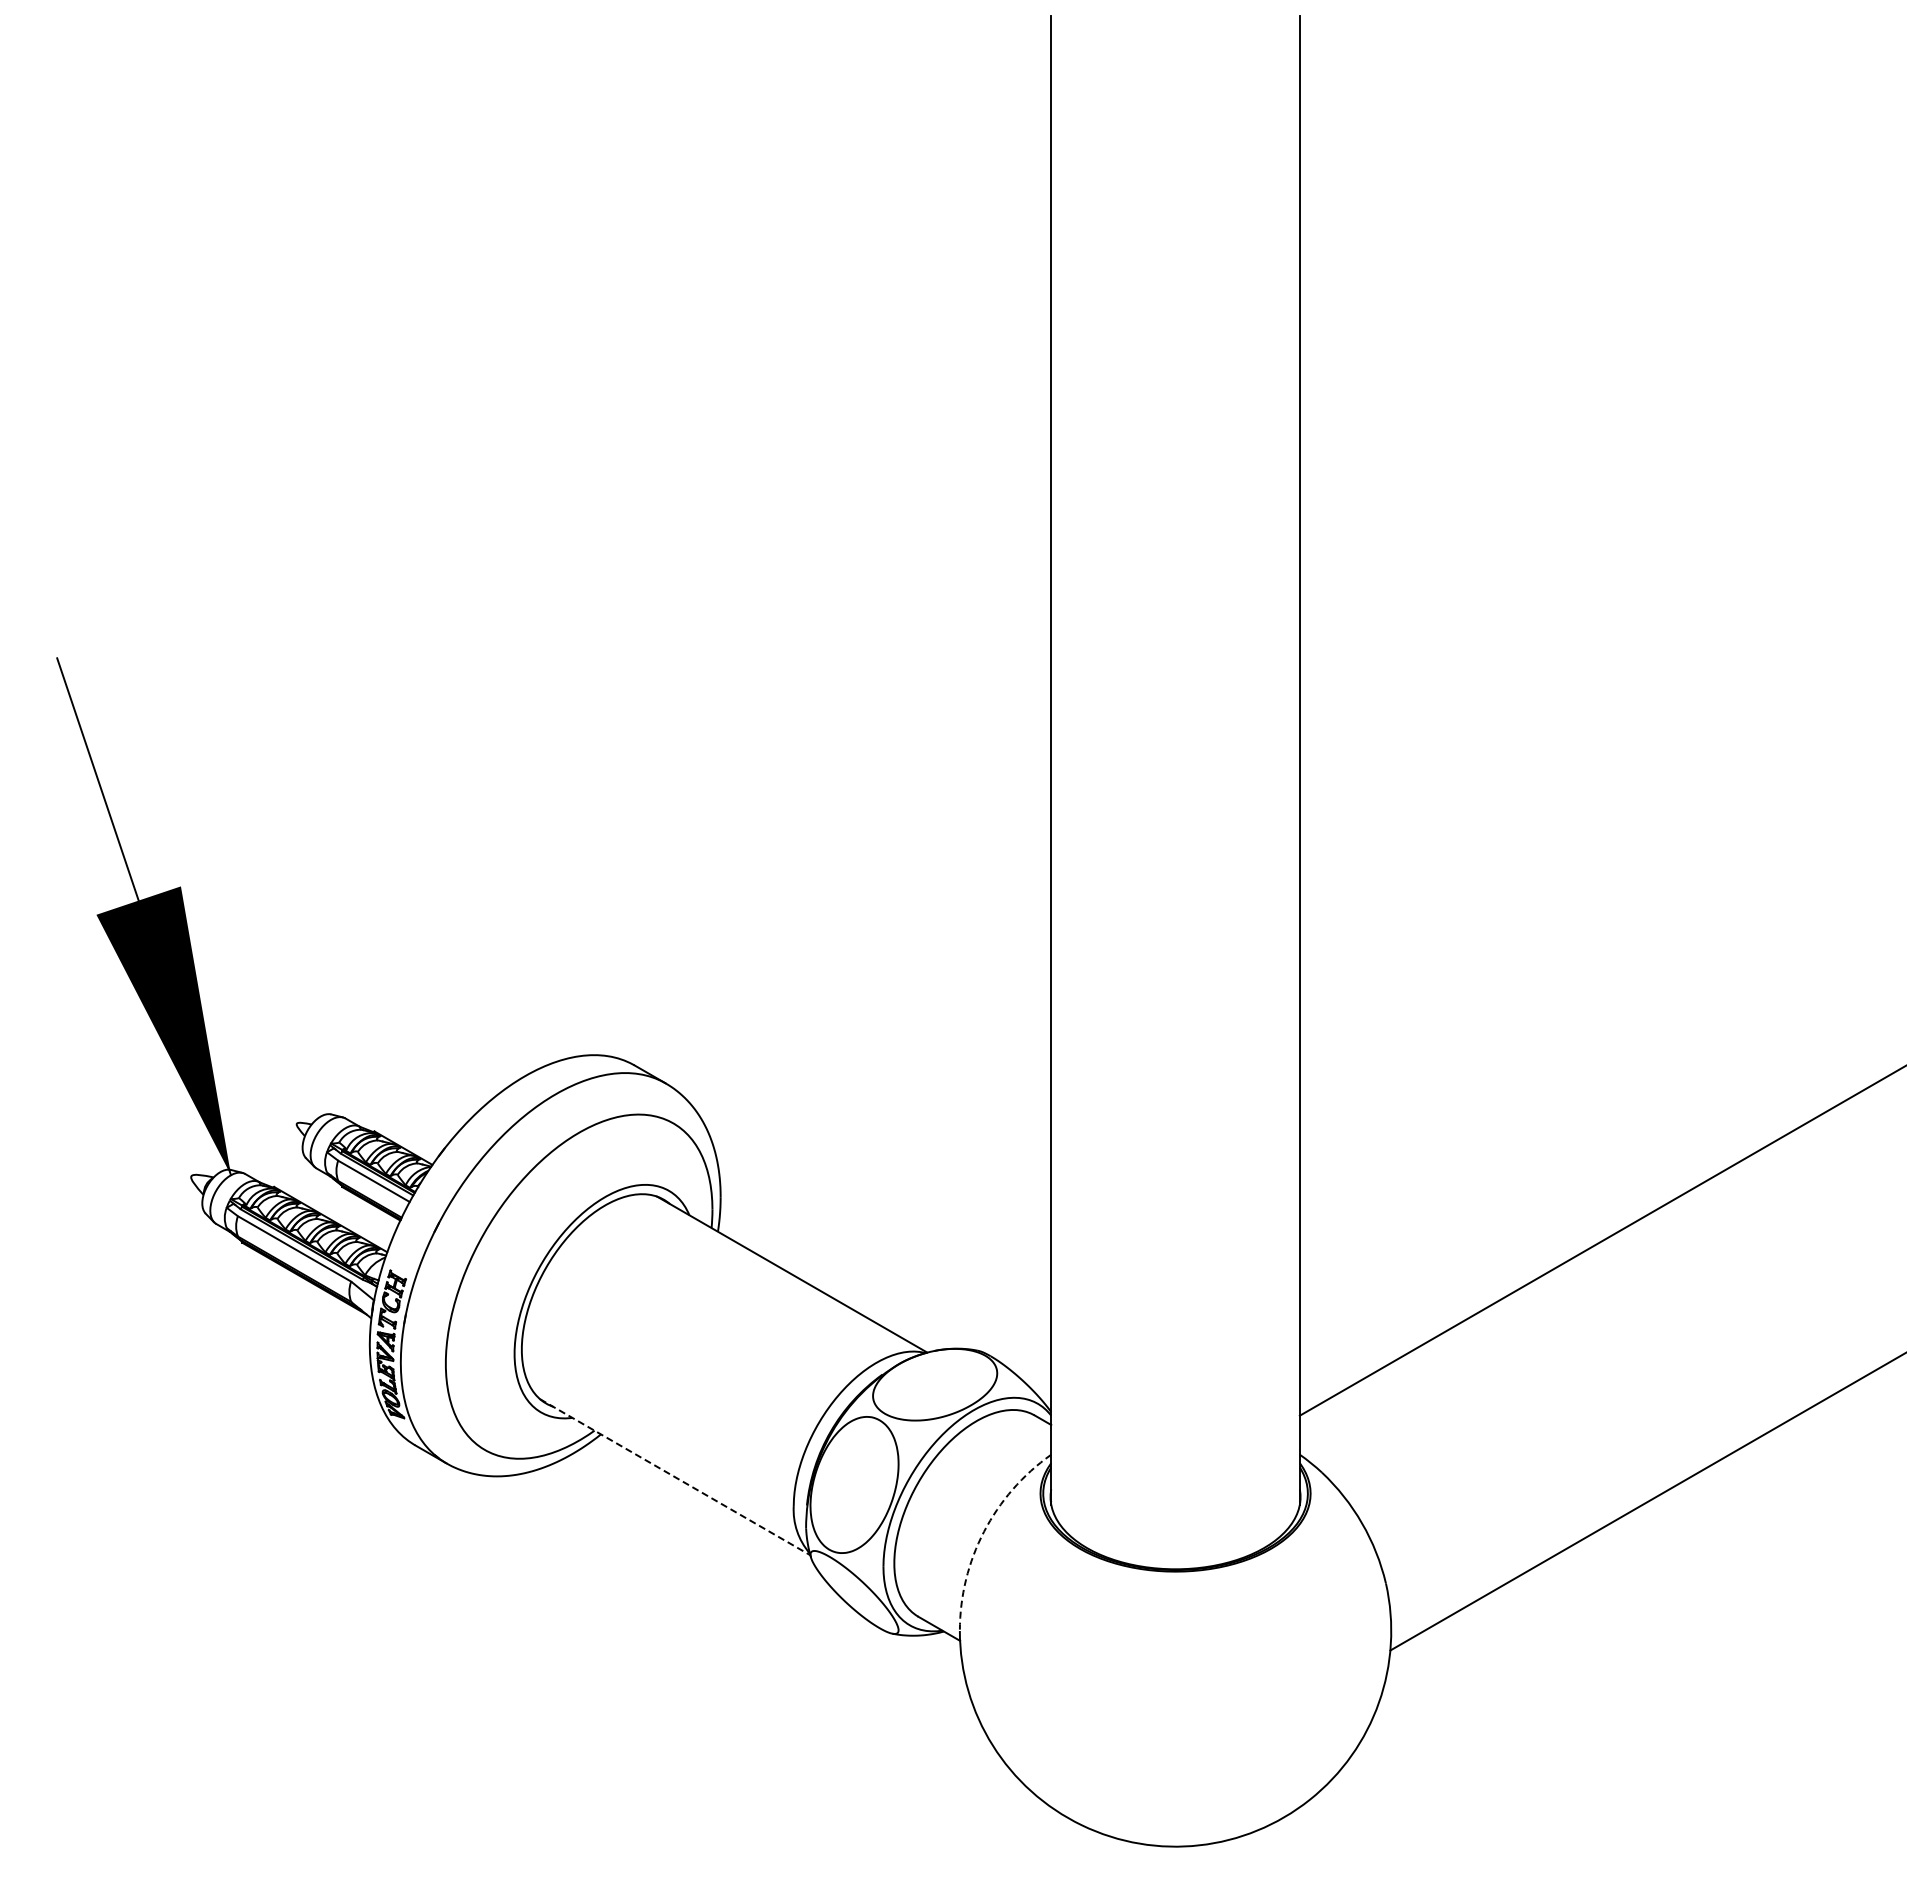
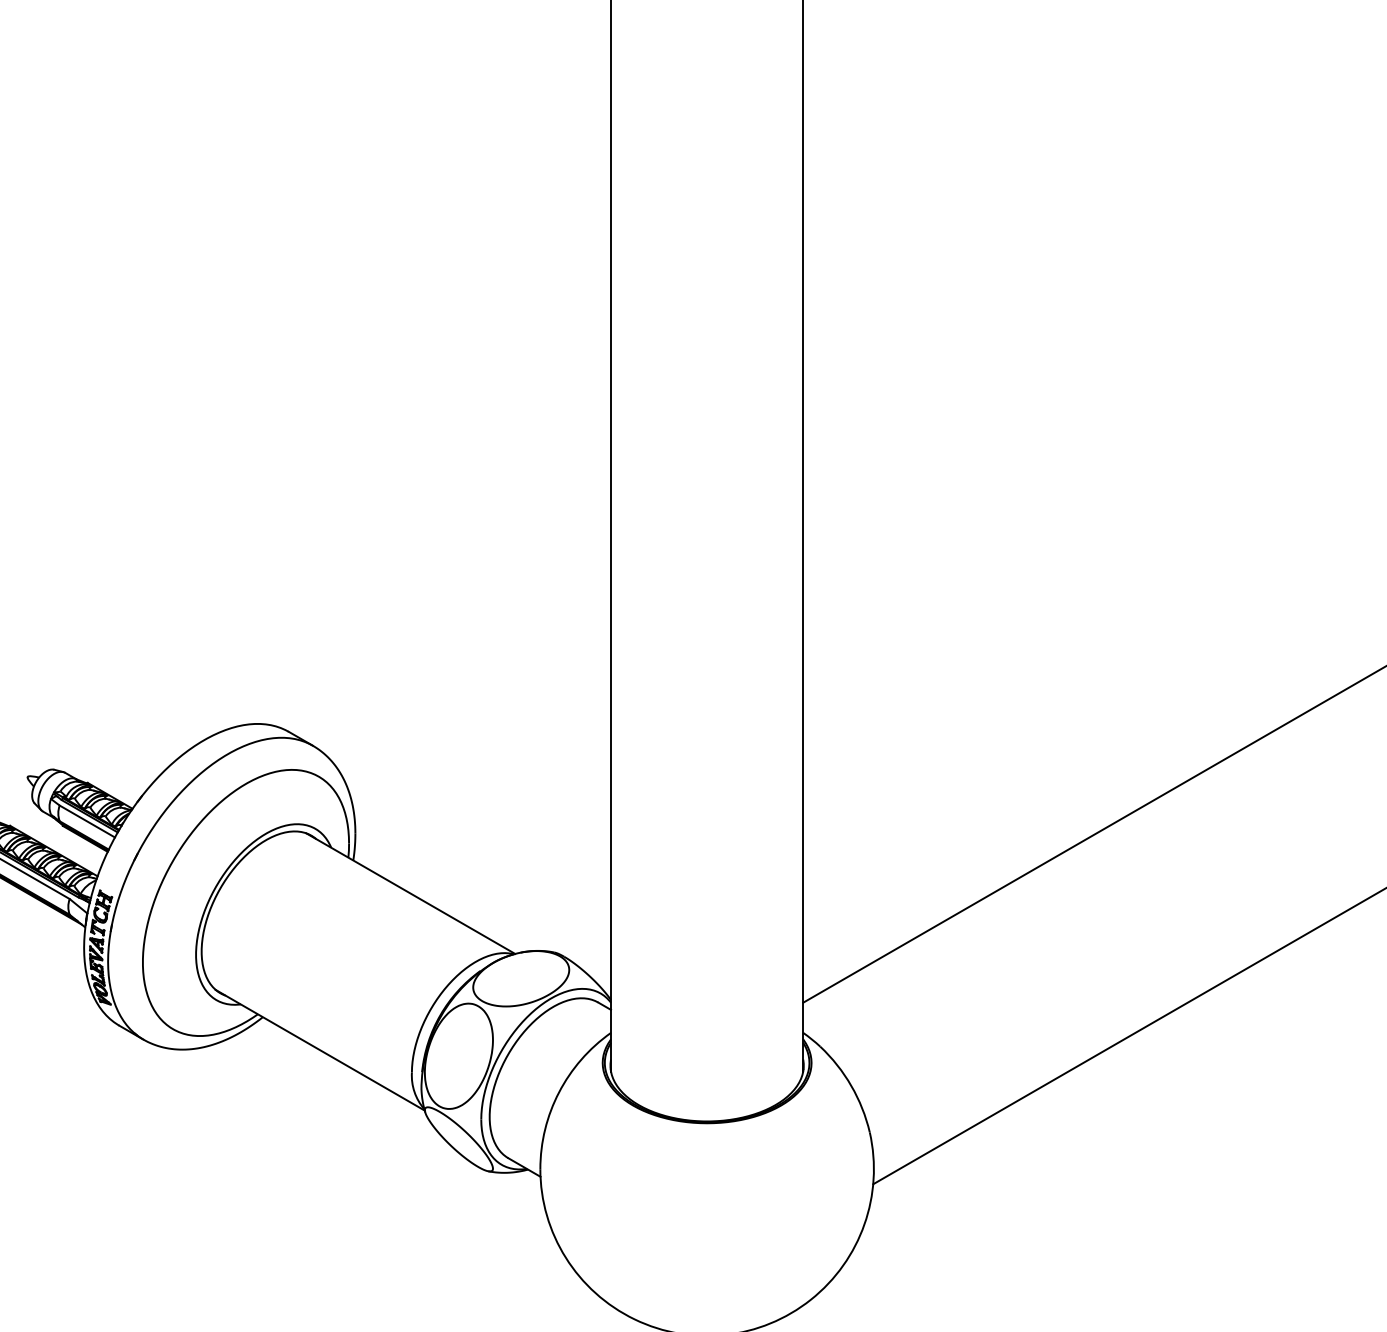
line: (675, 1477) -> (320, 1050), dashed -> solid
arc: (984, 1531) -> (559, 1092), dashed -> solid

